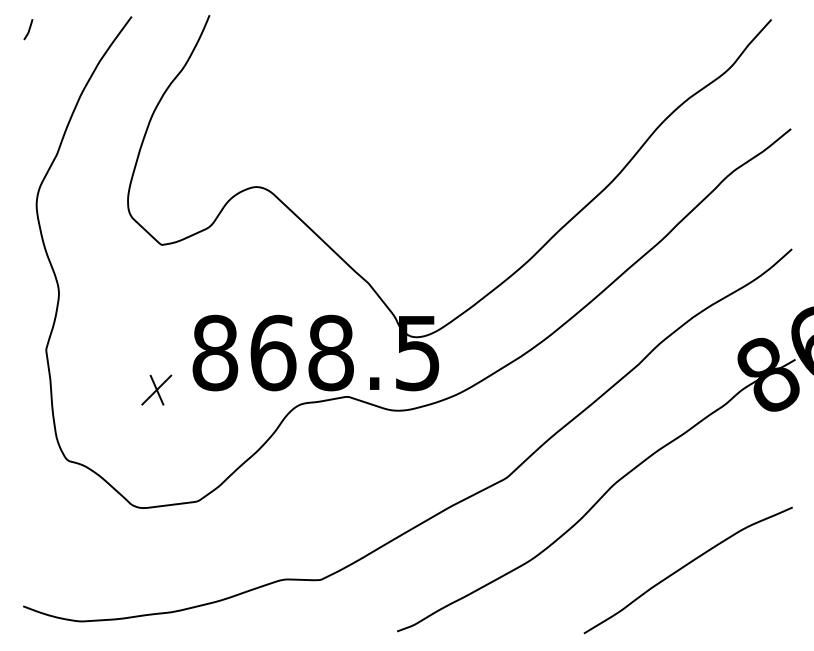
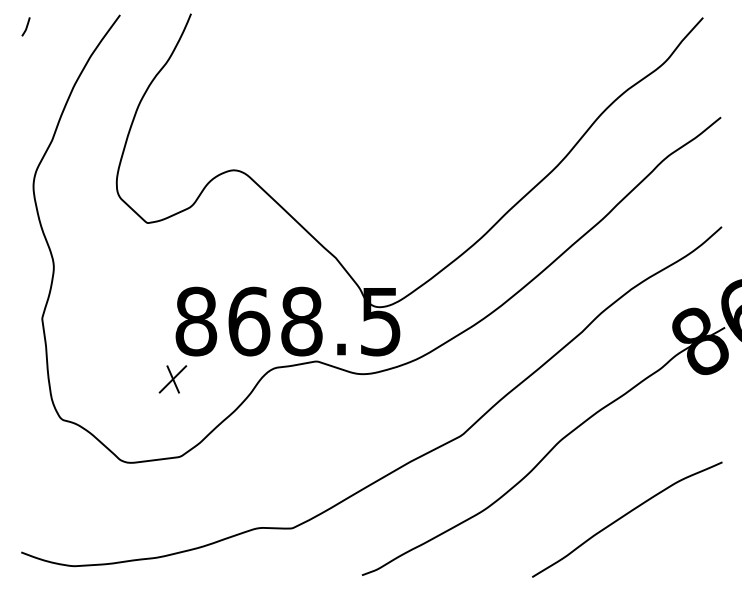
part: (156, 390) -> (172, 379), moved

